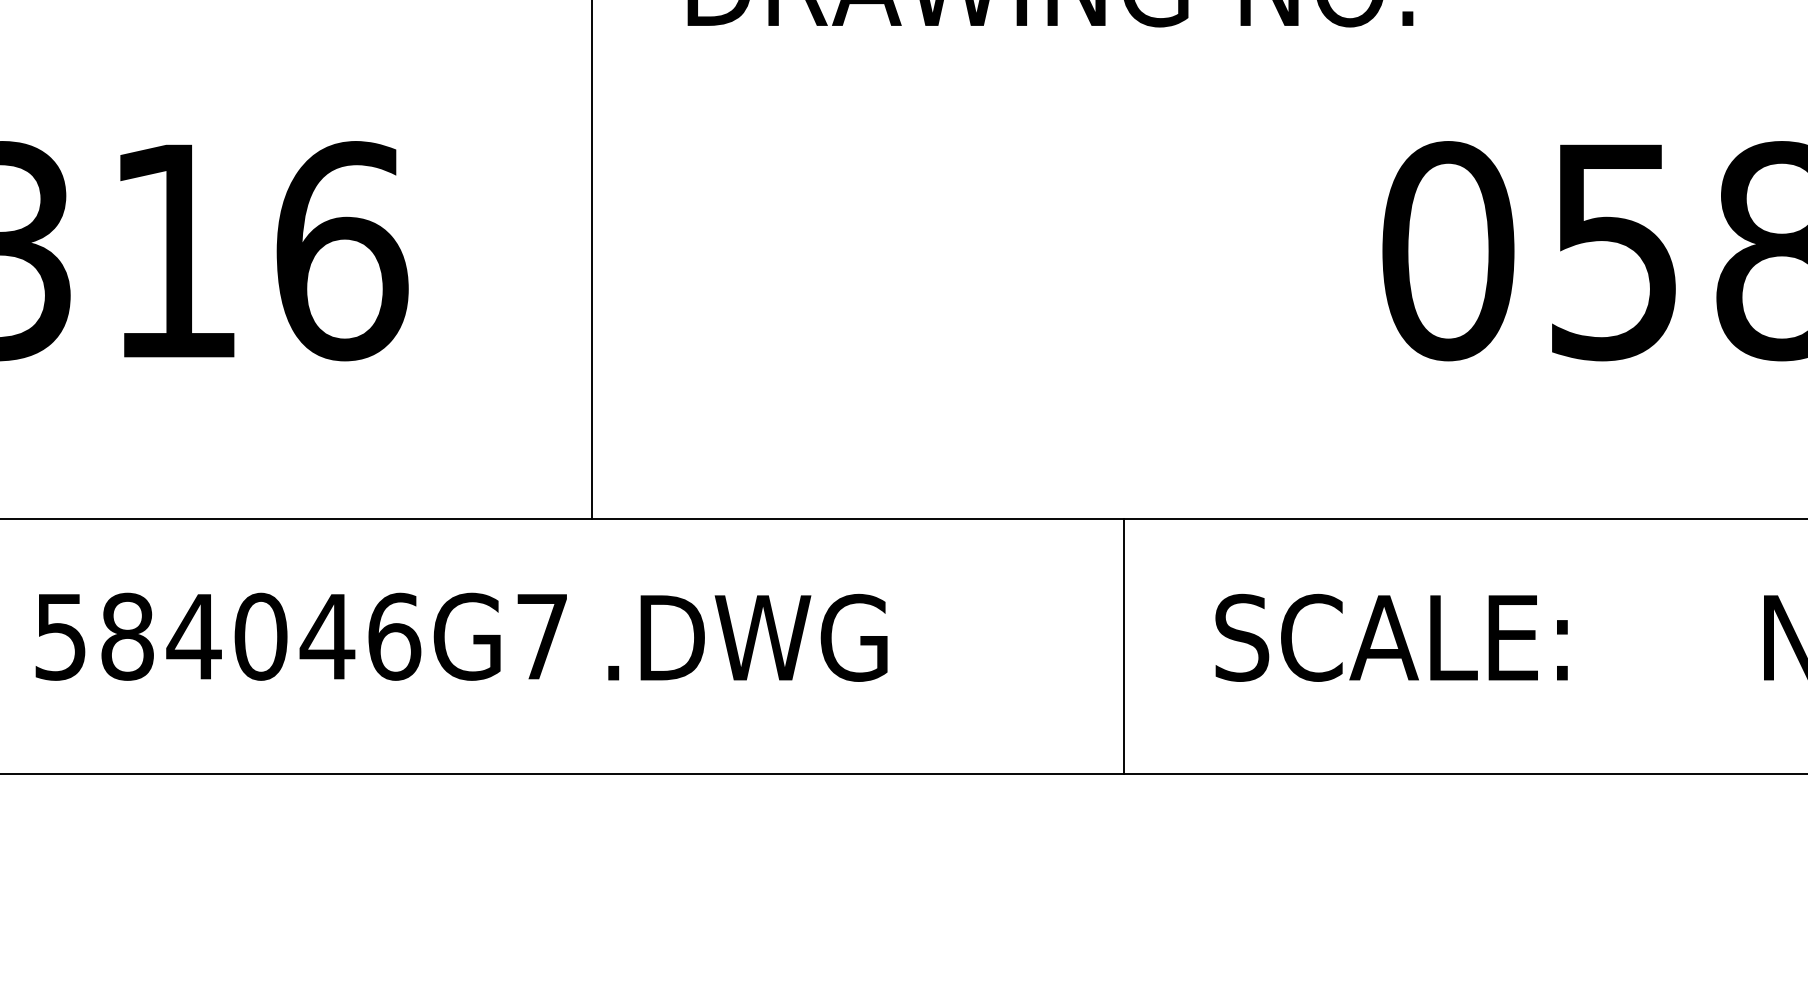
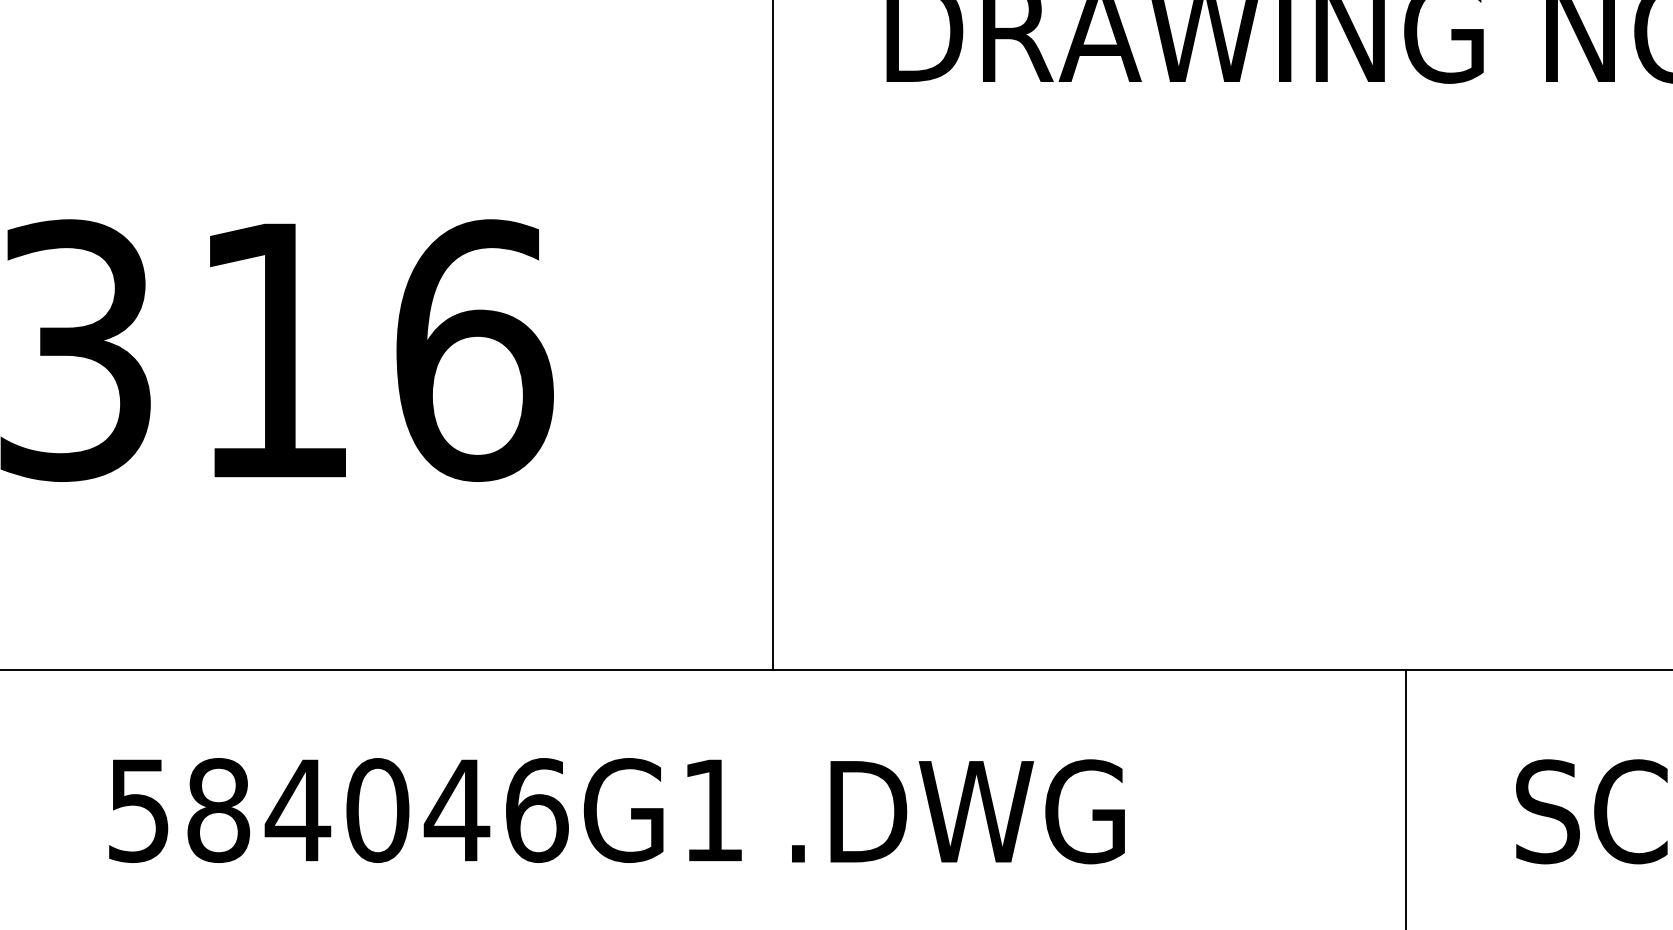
text: (541, 636) -> (712, 810), 584046G7 -> 584046G1

